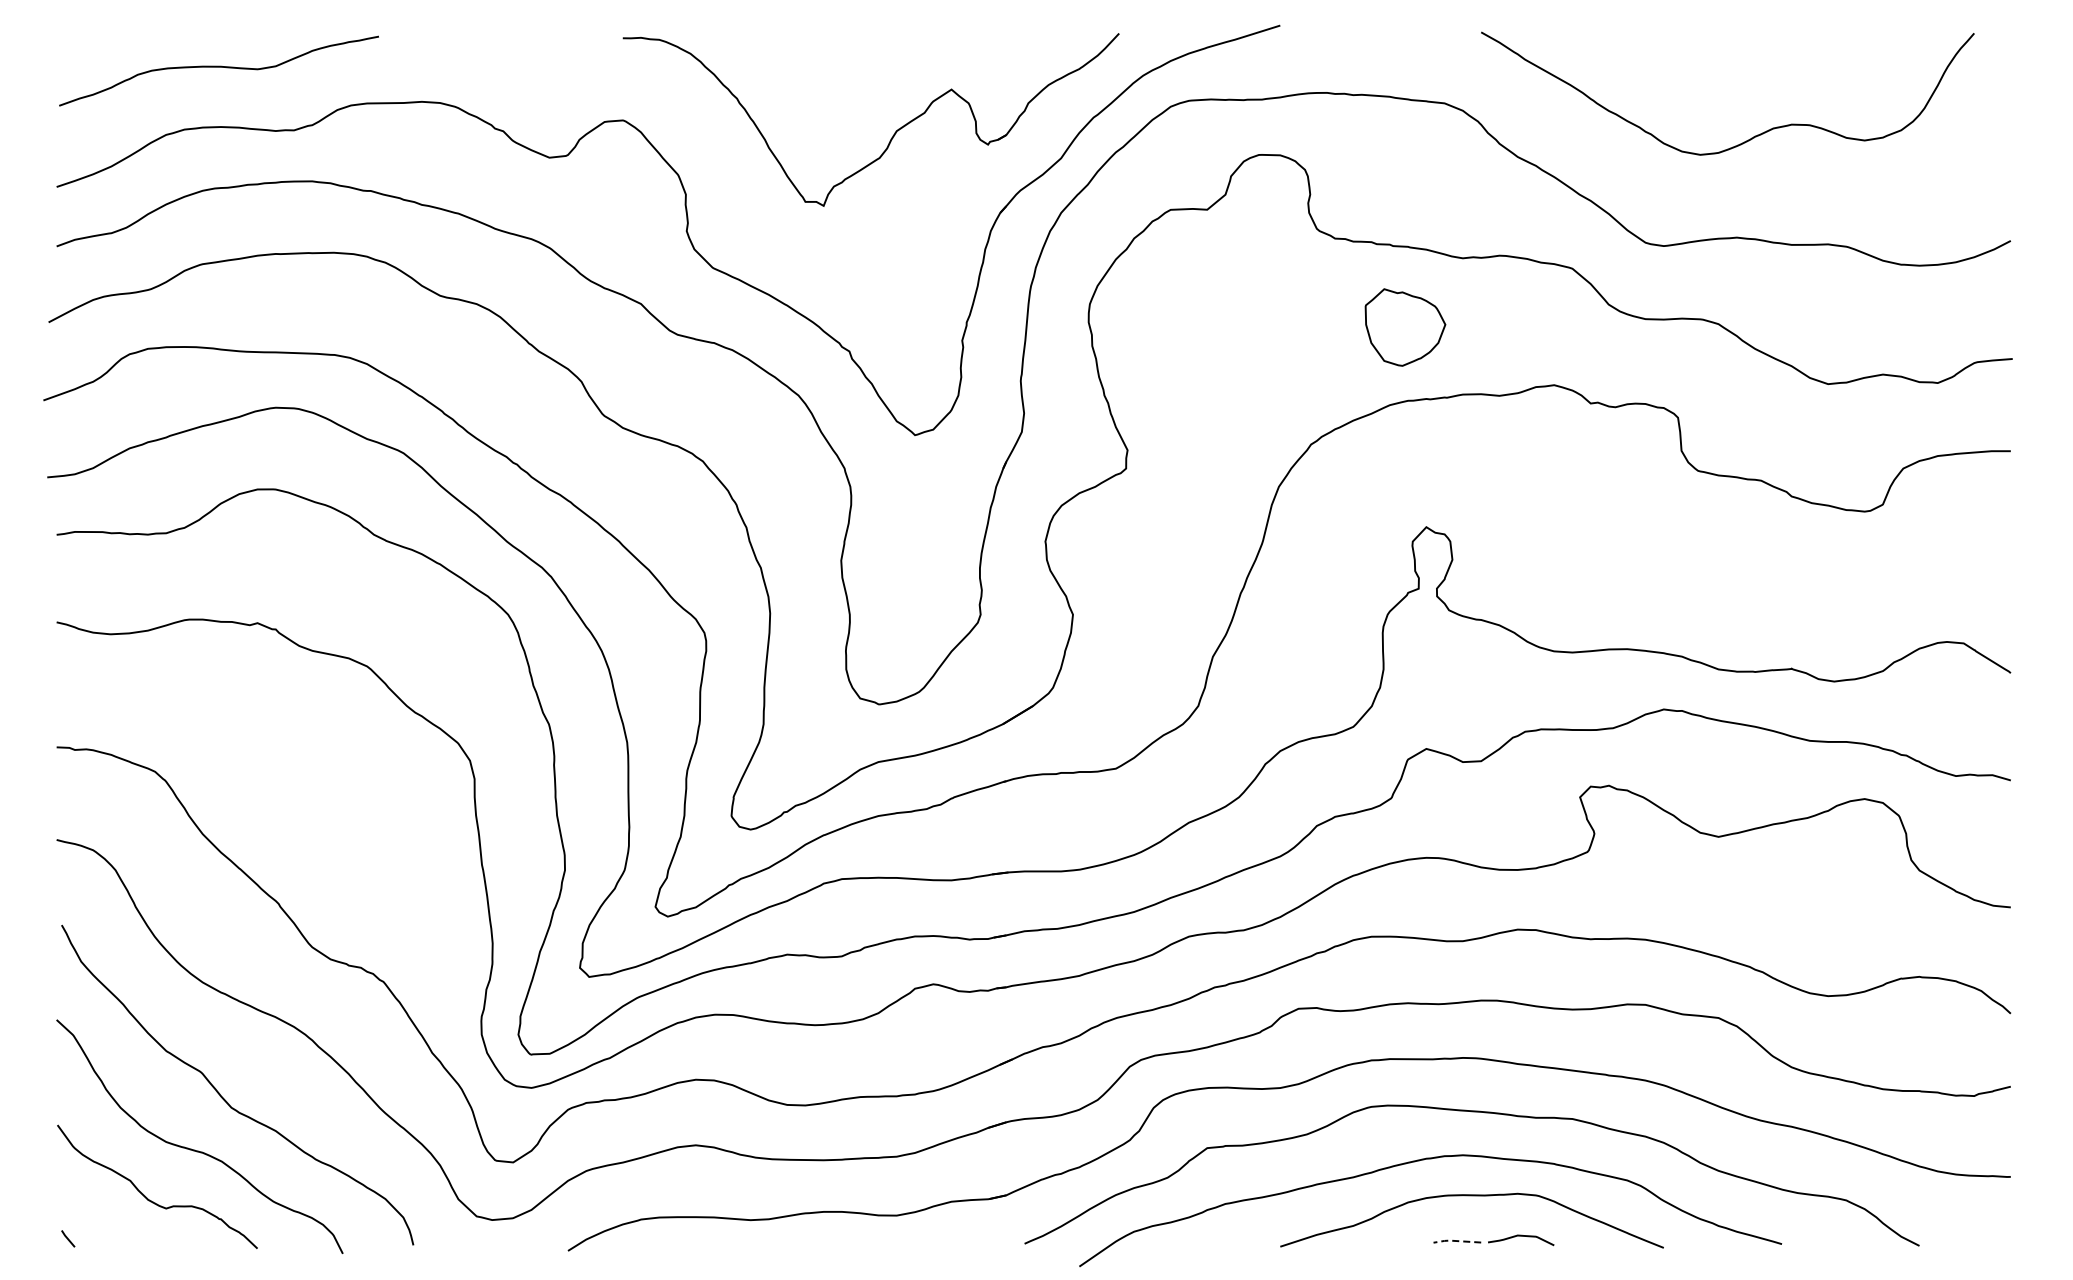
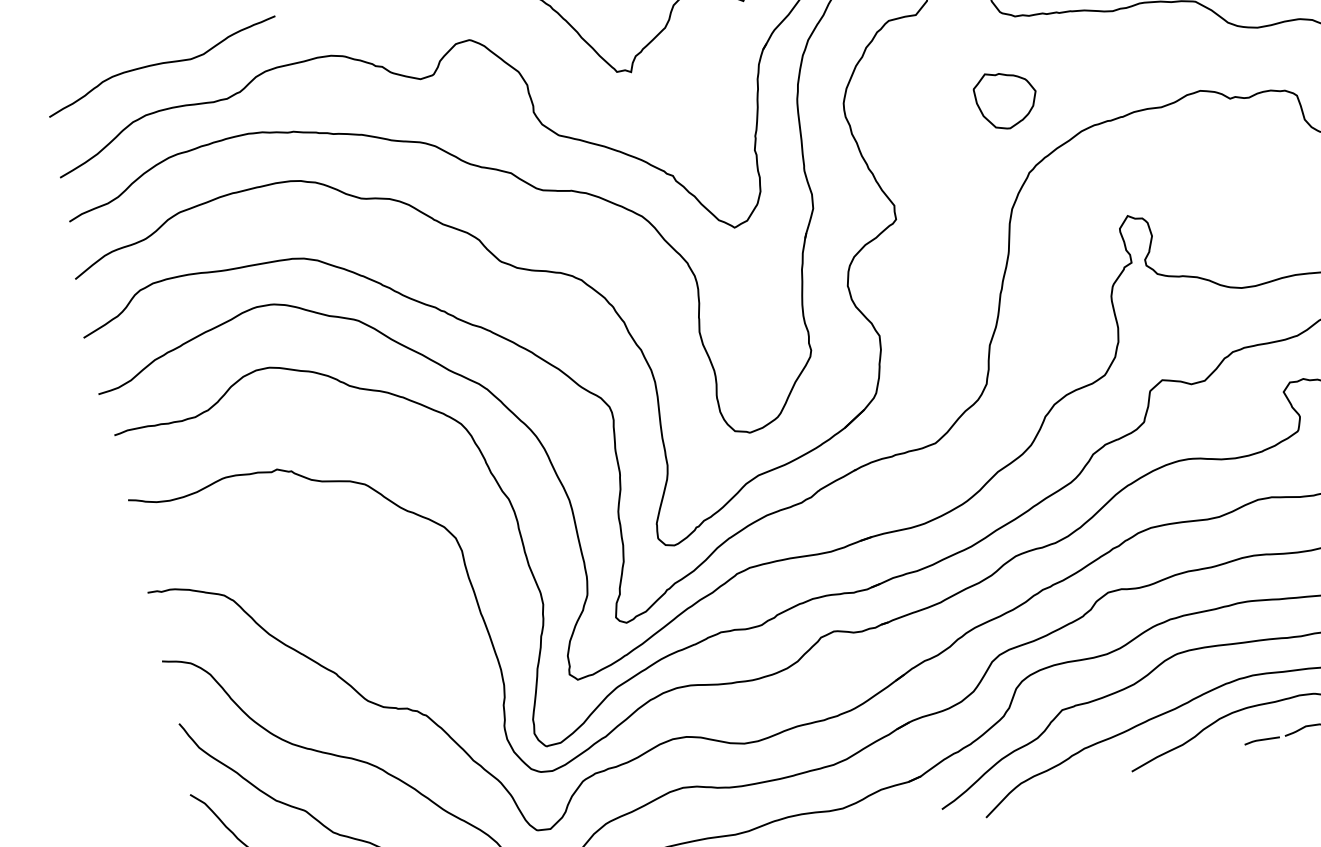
part: (1405, 327) -> (1006, 99), moved
line: (1455, 1240) -> (1260, 739), dashed -> solid

